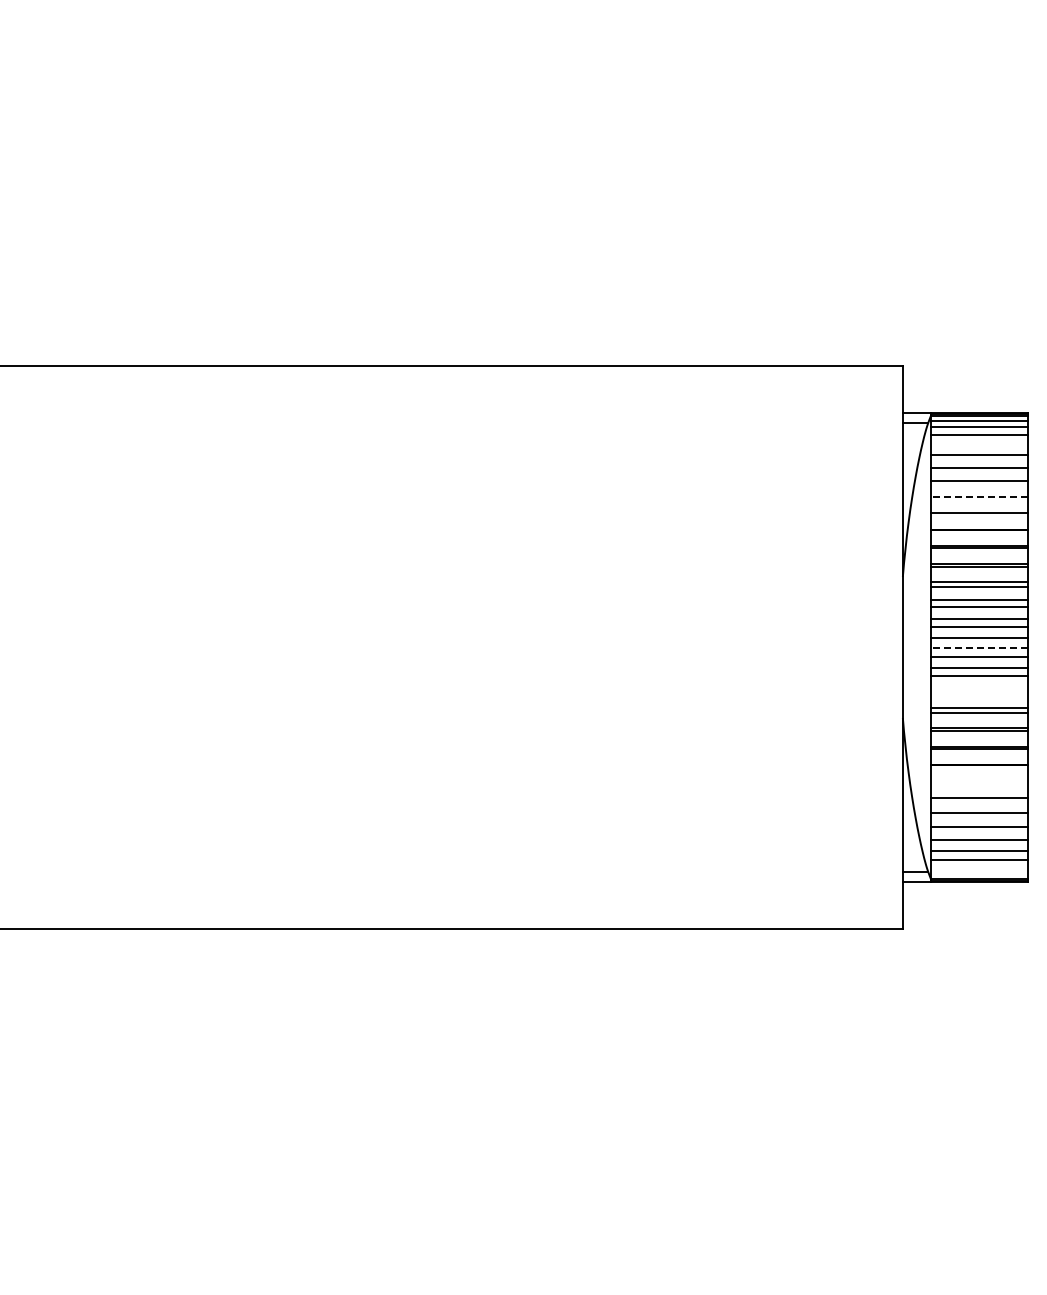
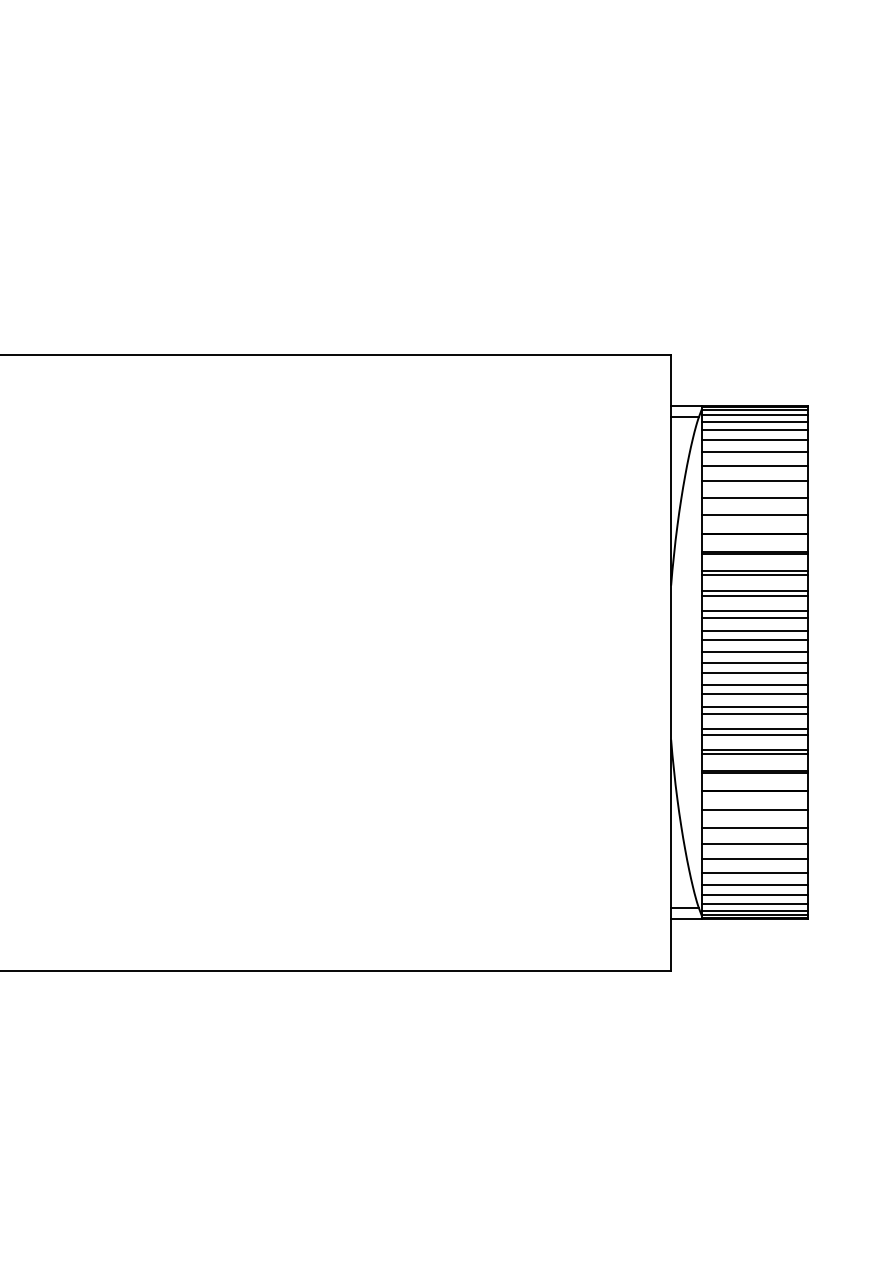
line: (979, 444) -> (754, 440), added
line: (979, 496) -> (754, 497), dashed -> solid
line: (979, 647) -> (754, 662), dashed -> solid
line: (979, 688) -> (754, 707), added
line: (979, 694) -> (754, 714), added
line: (979, 782) -> (754, 810), added
line: (979, 868) -> (754, 904), added
line: (979, 874) -> (754, 910), added

